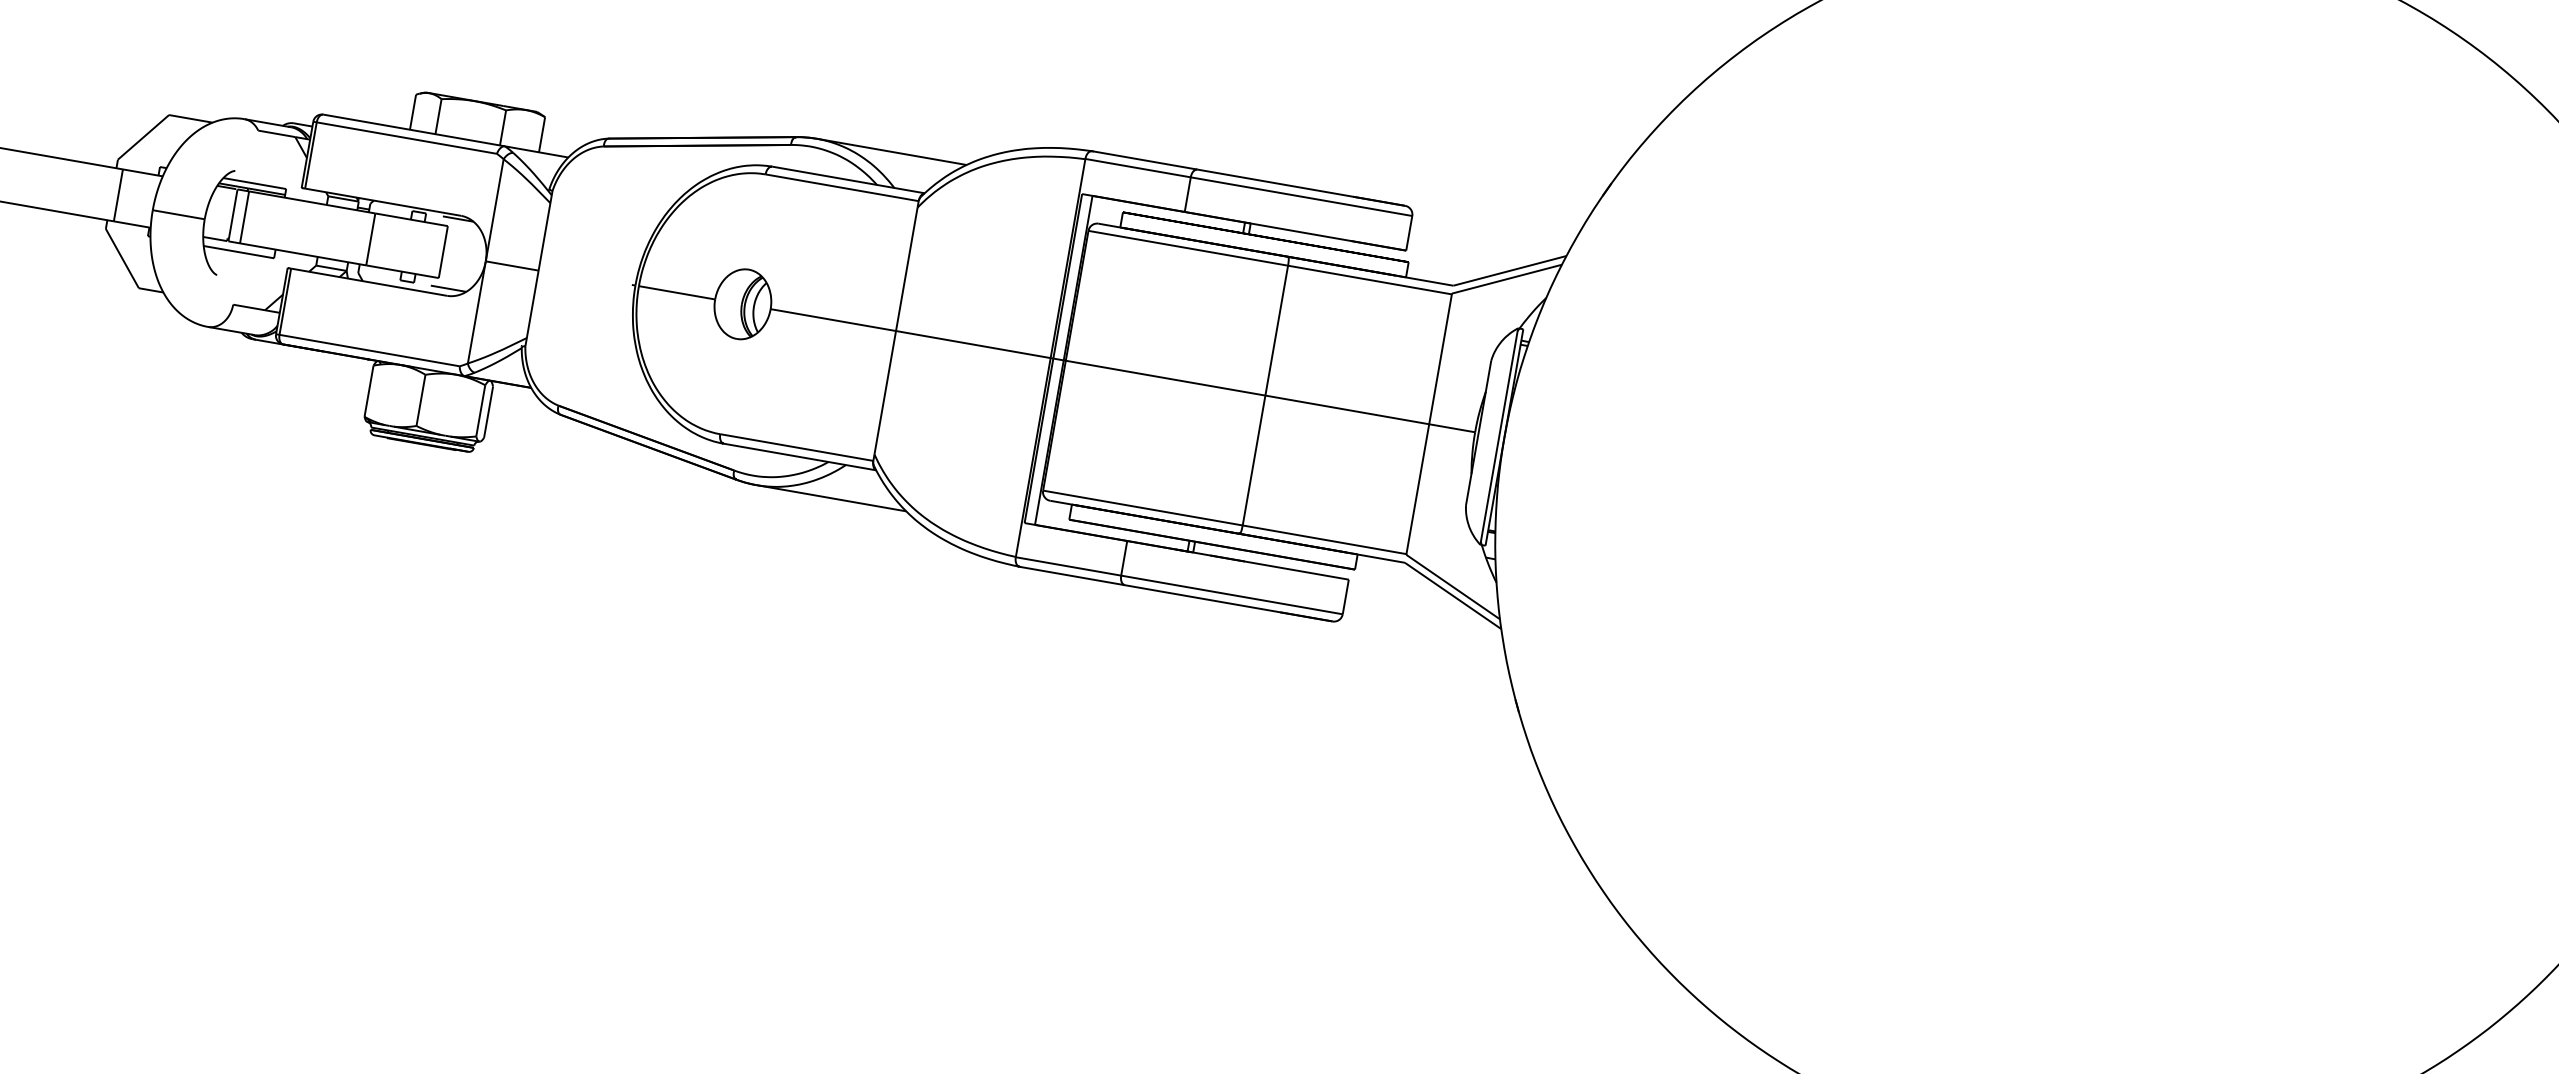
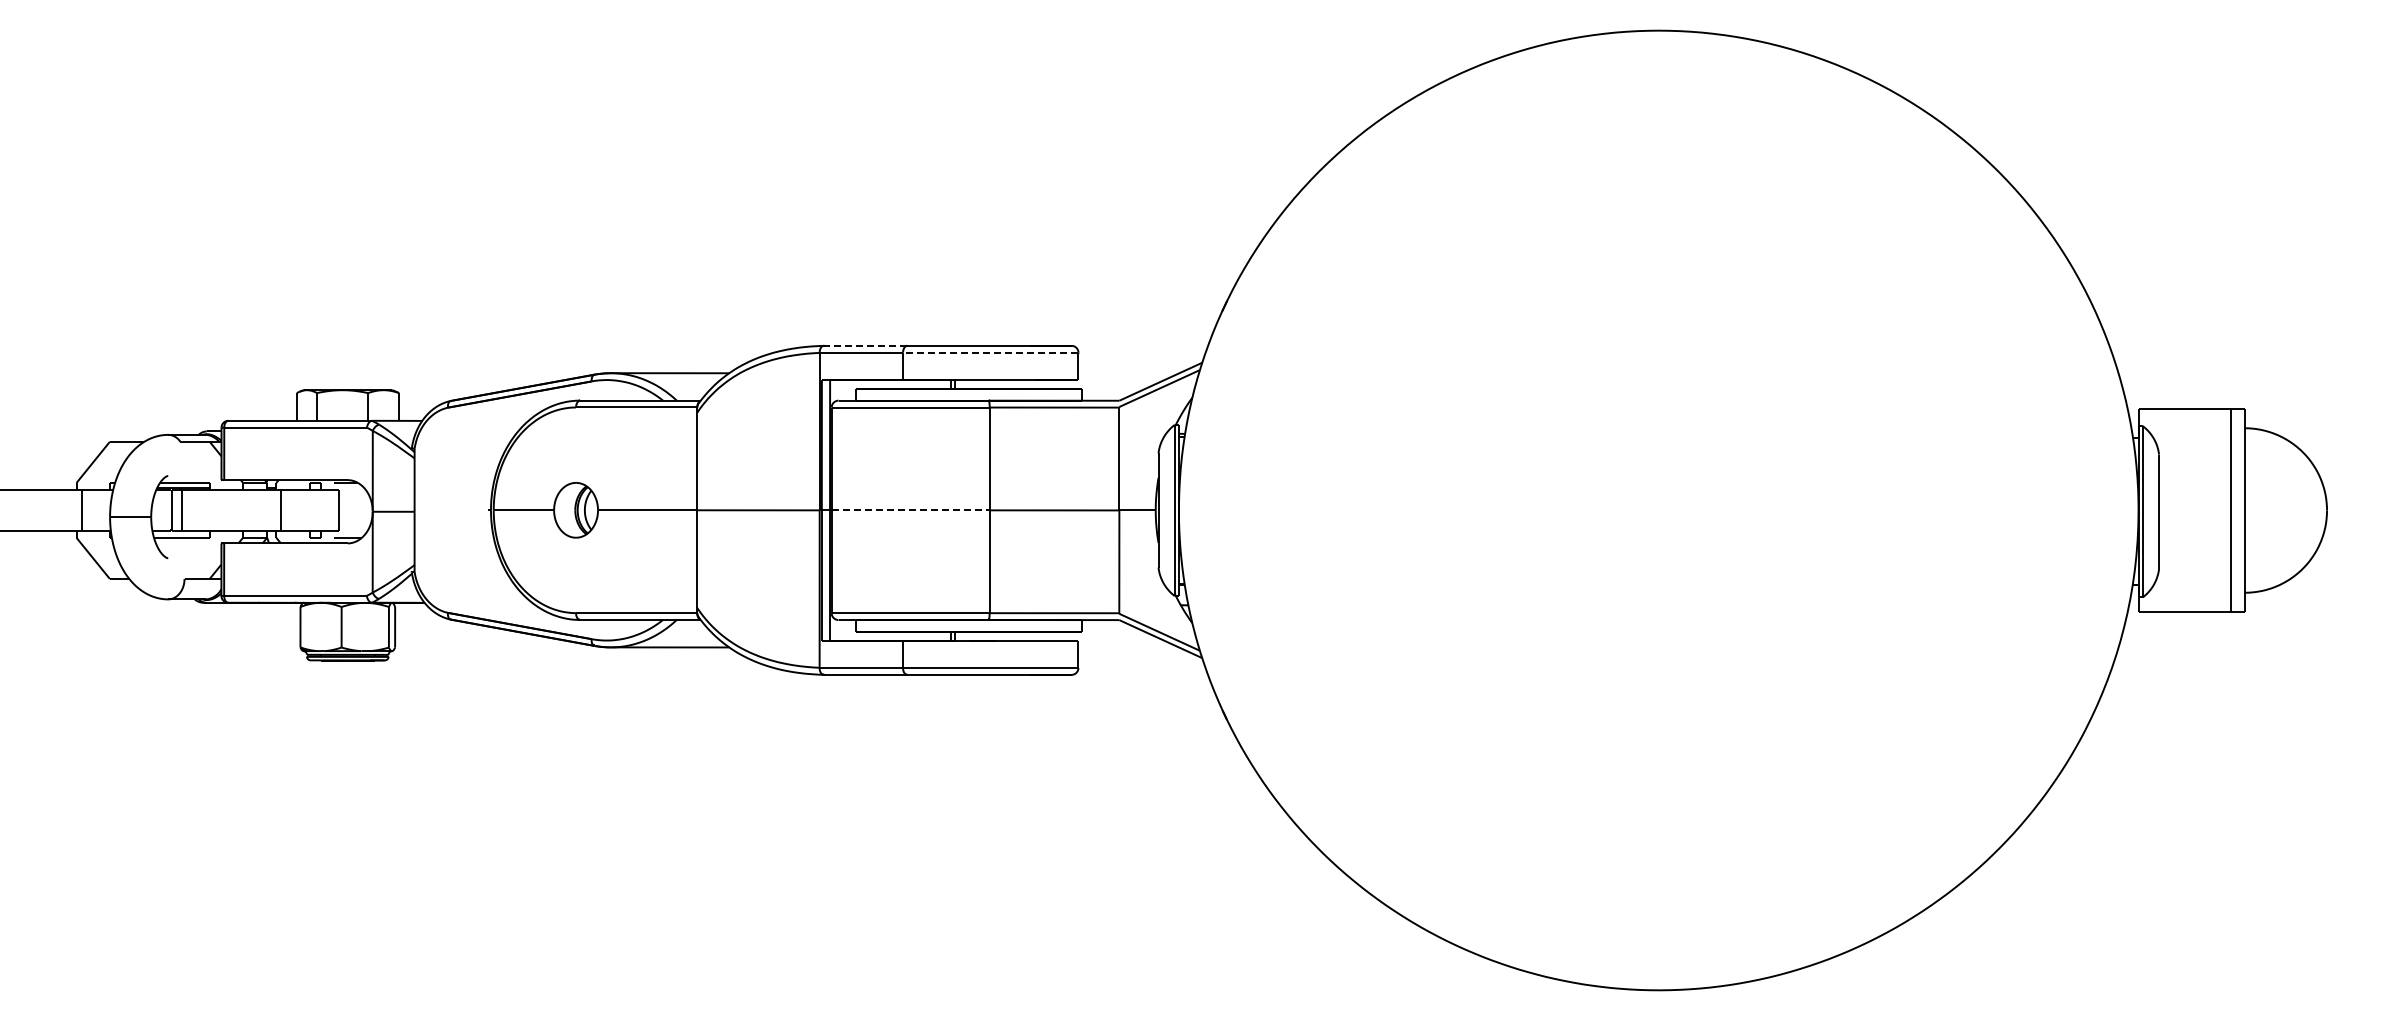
line: (1144, 159) -> (865, 345), solid -> dashed
line: (1301, 196) -> (990, 352), solid -> dashed
line: (1165, 378) -> (910, 510), solid -> dashed

